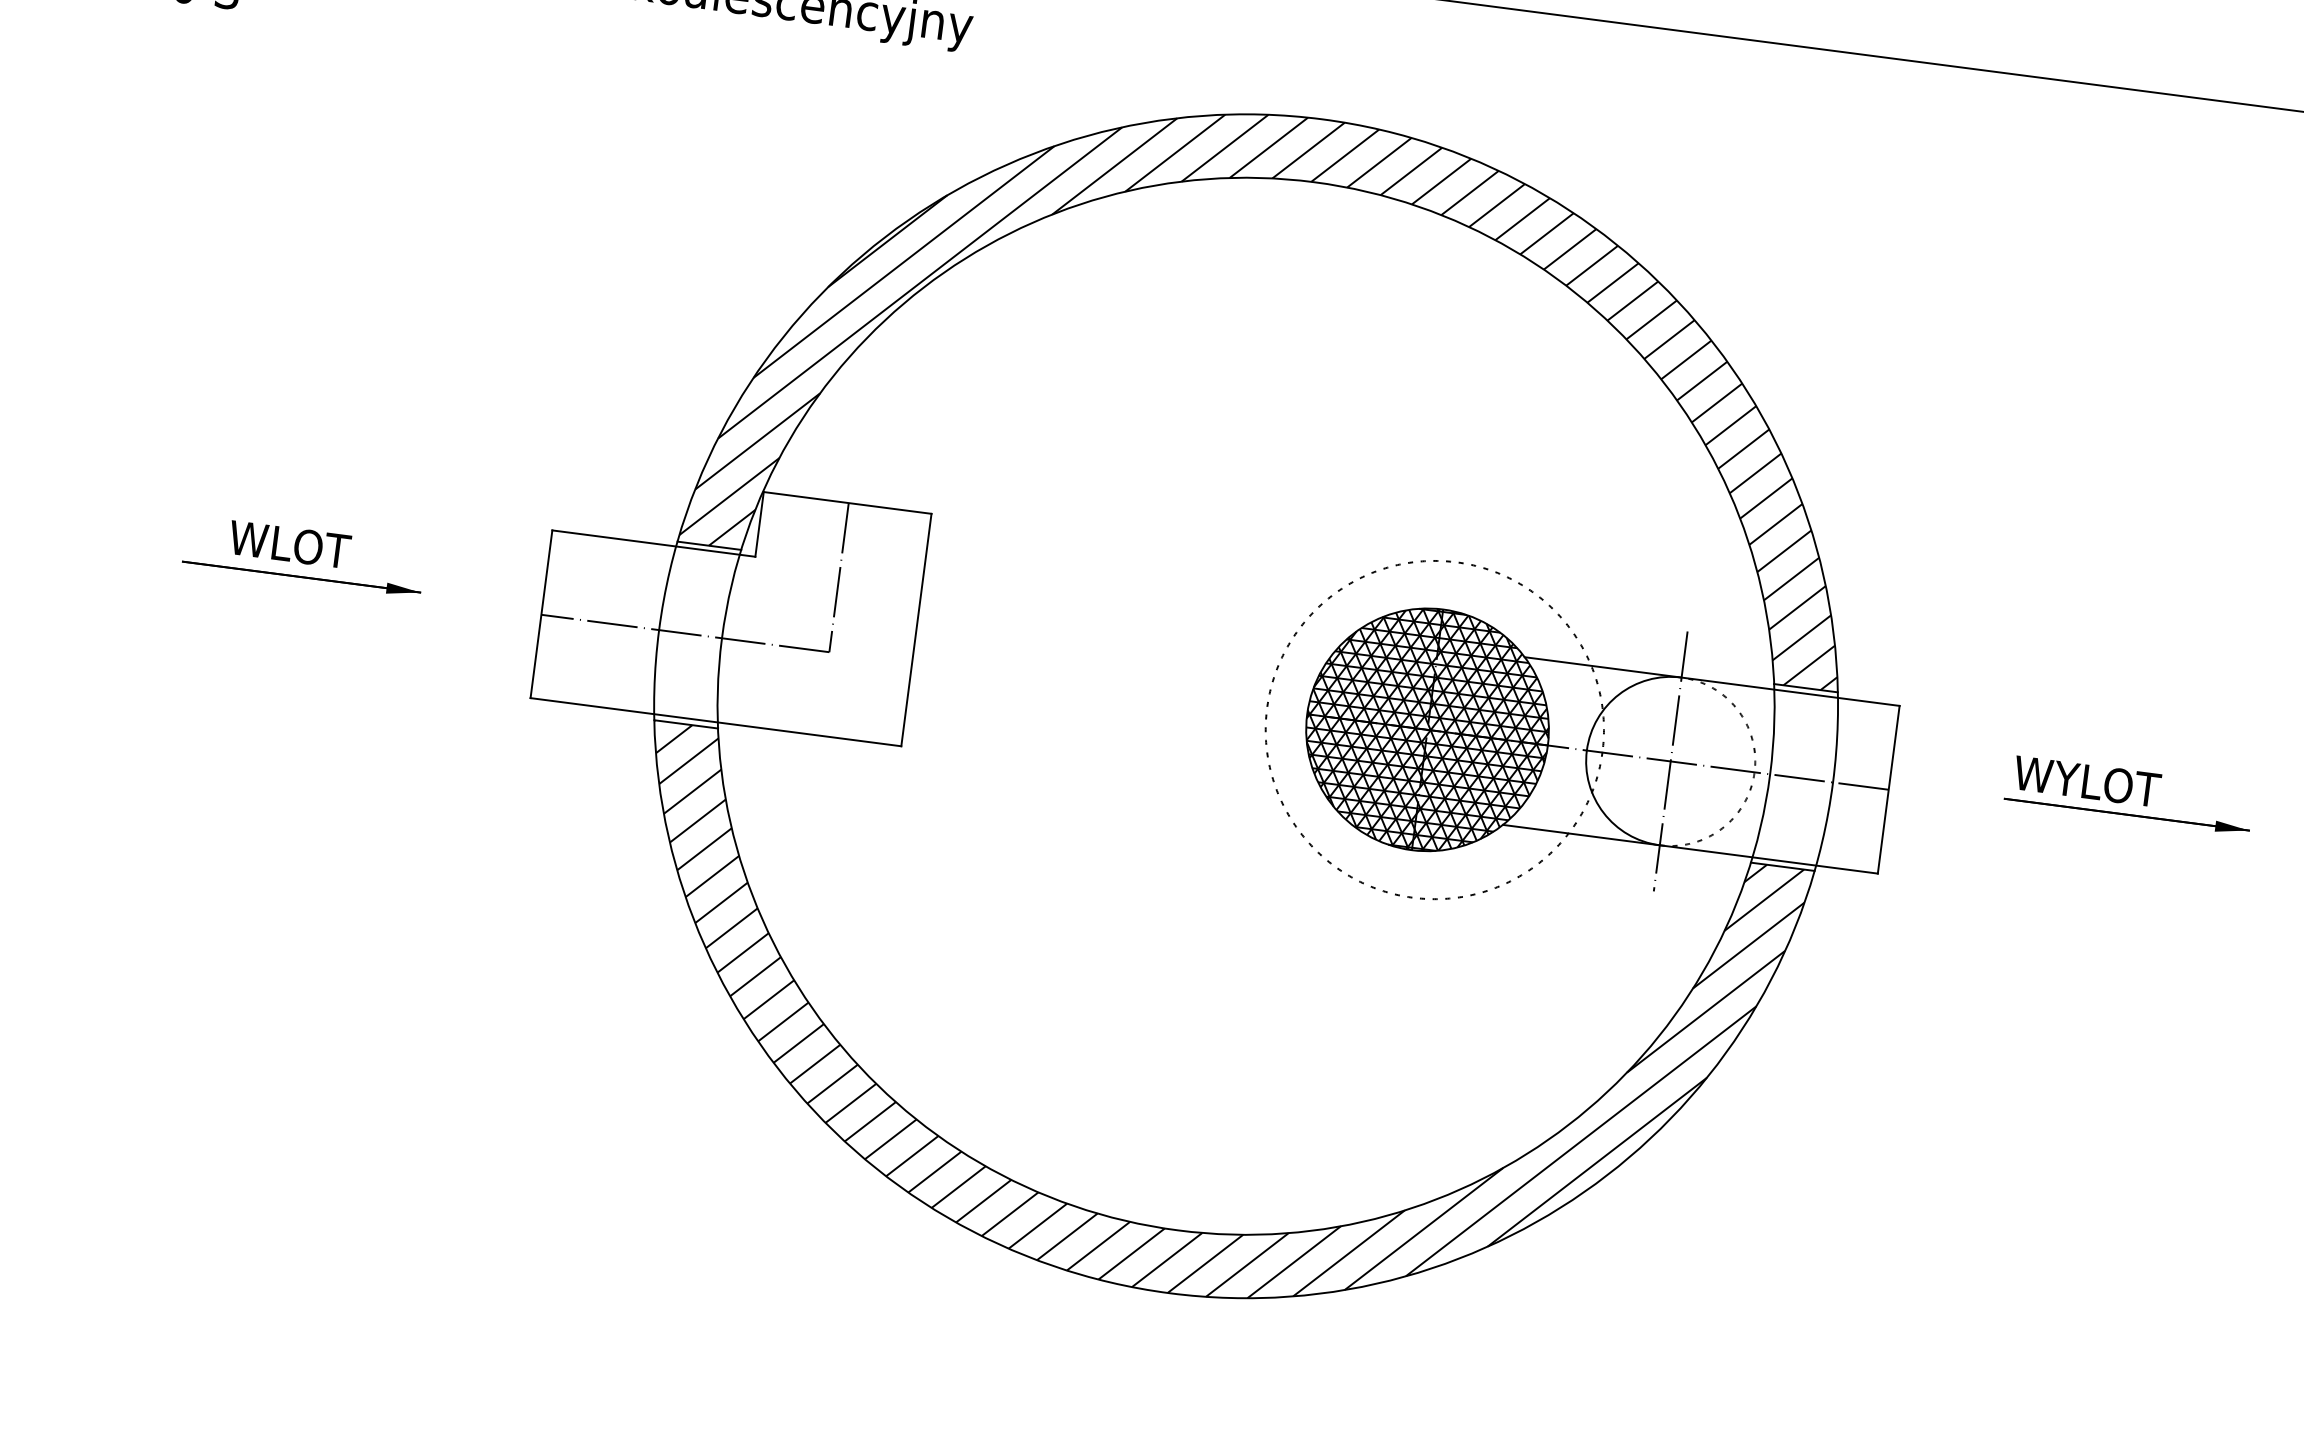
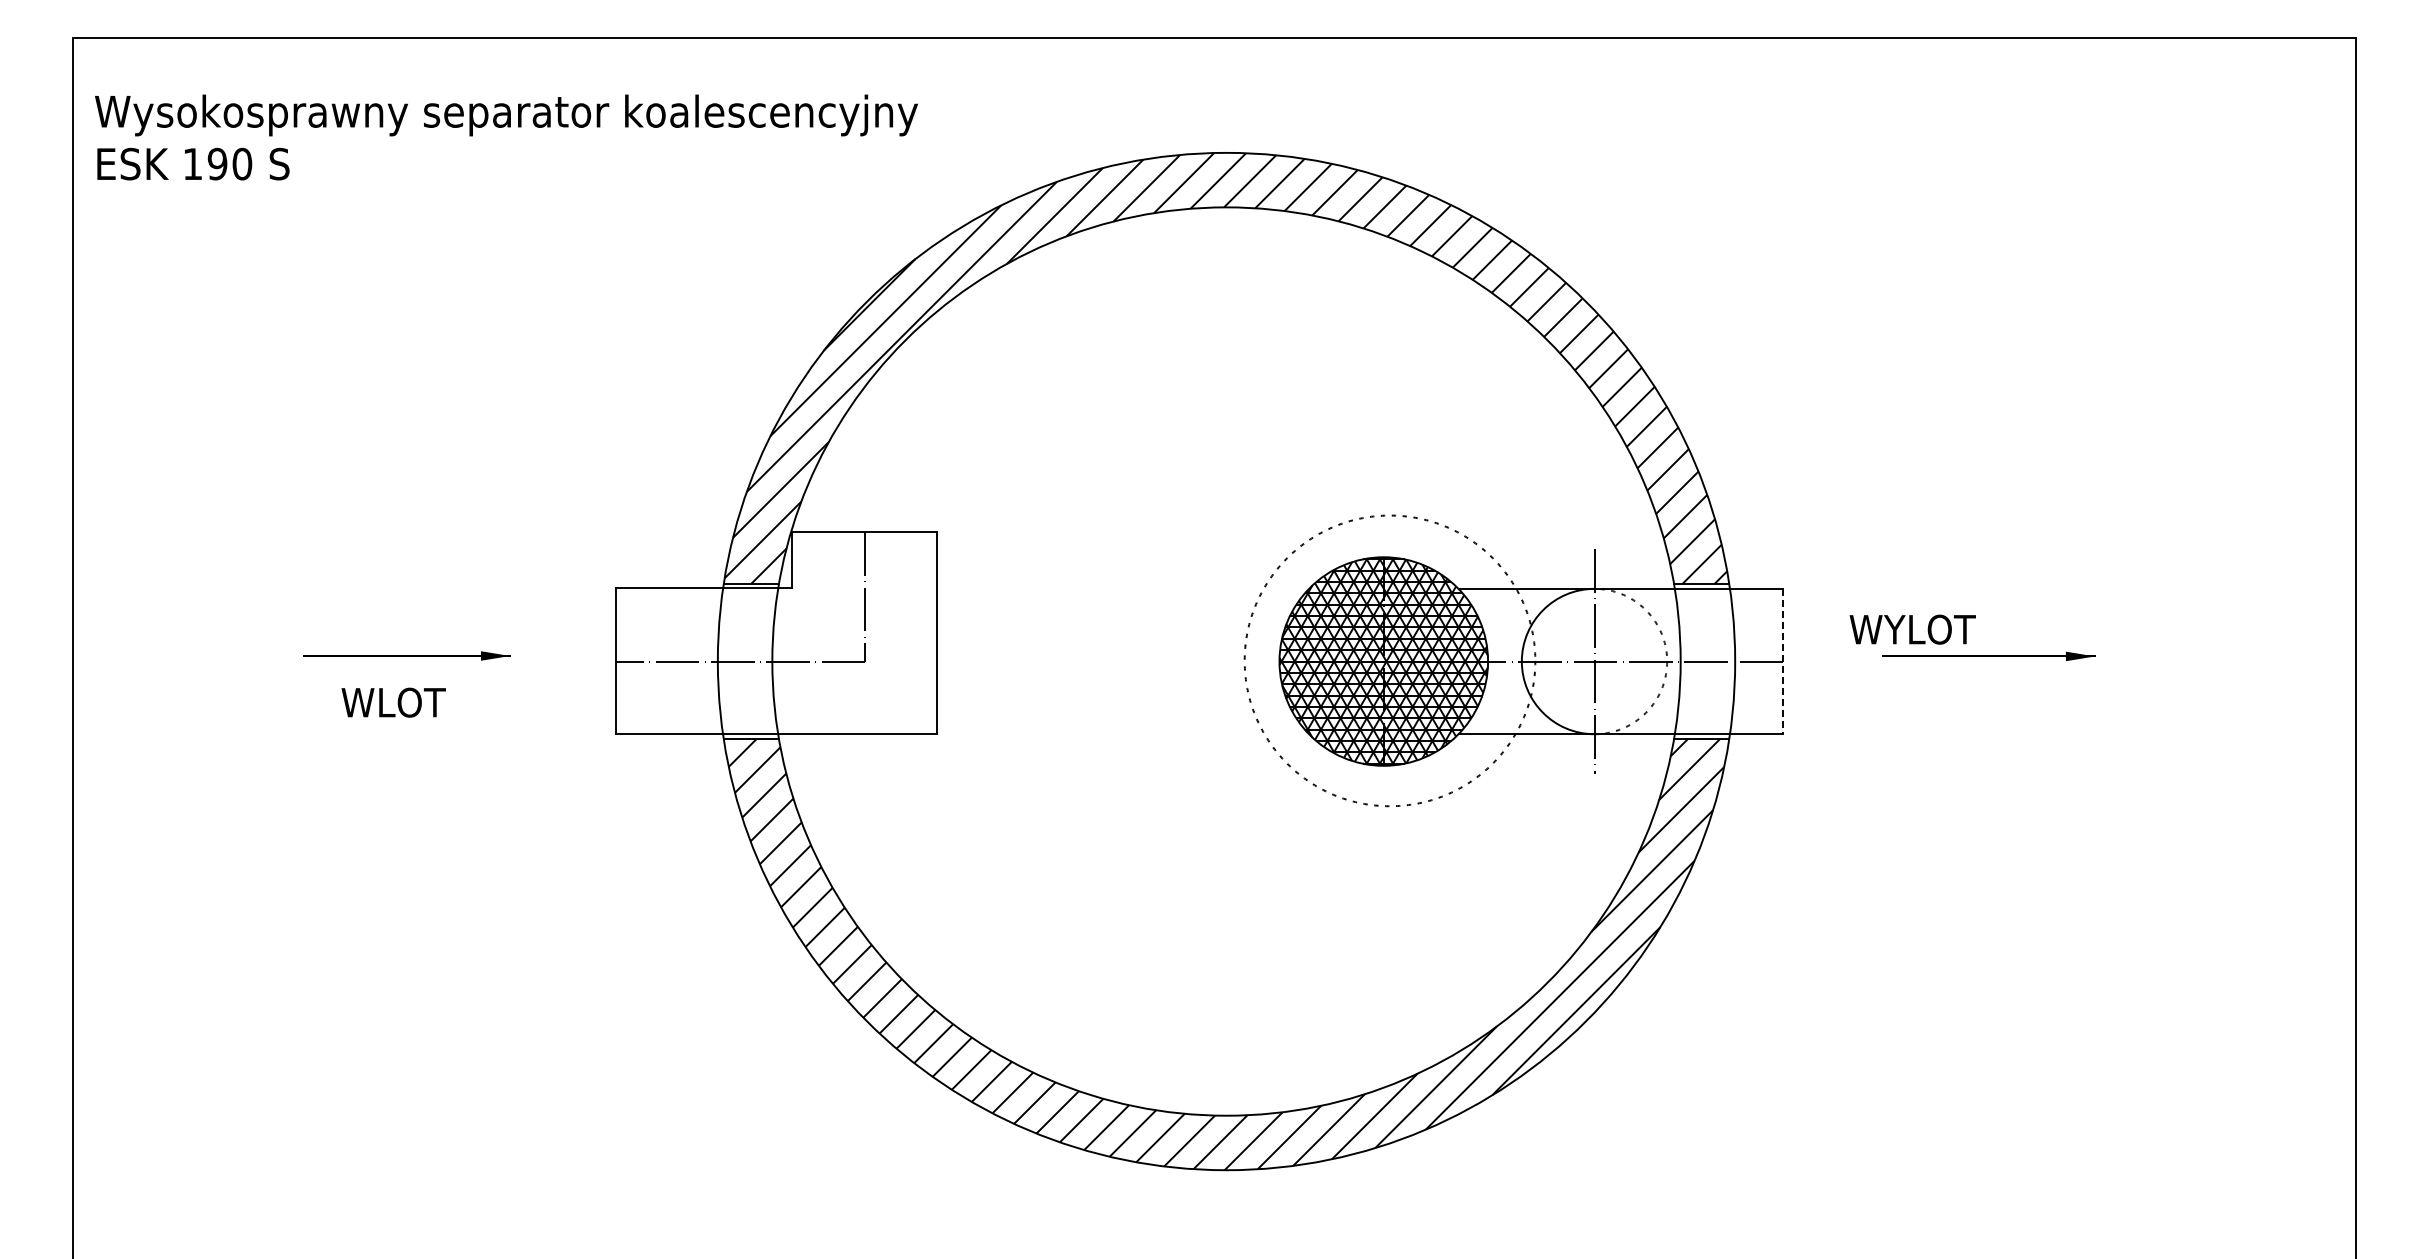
text: (289, 544) -> (393, 702), moved
text: (2086, 781) -> (1912, 629), moved
line: (1888, 789) -> (1783, 661), solid -> dashed

